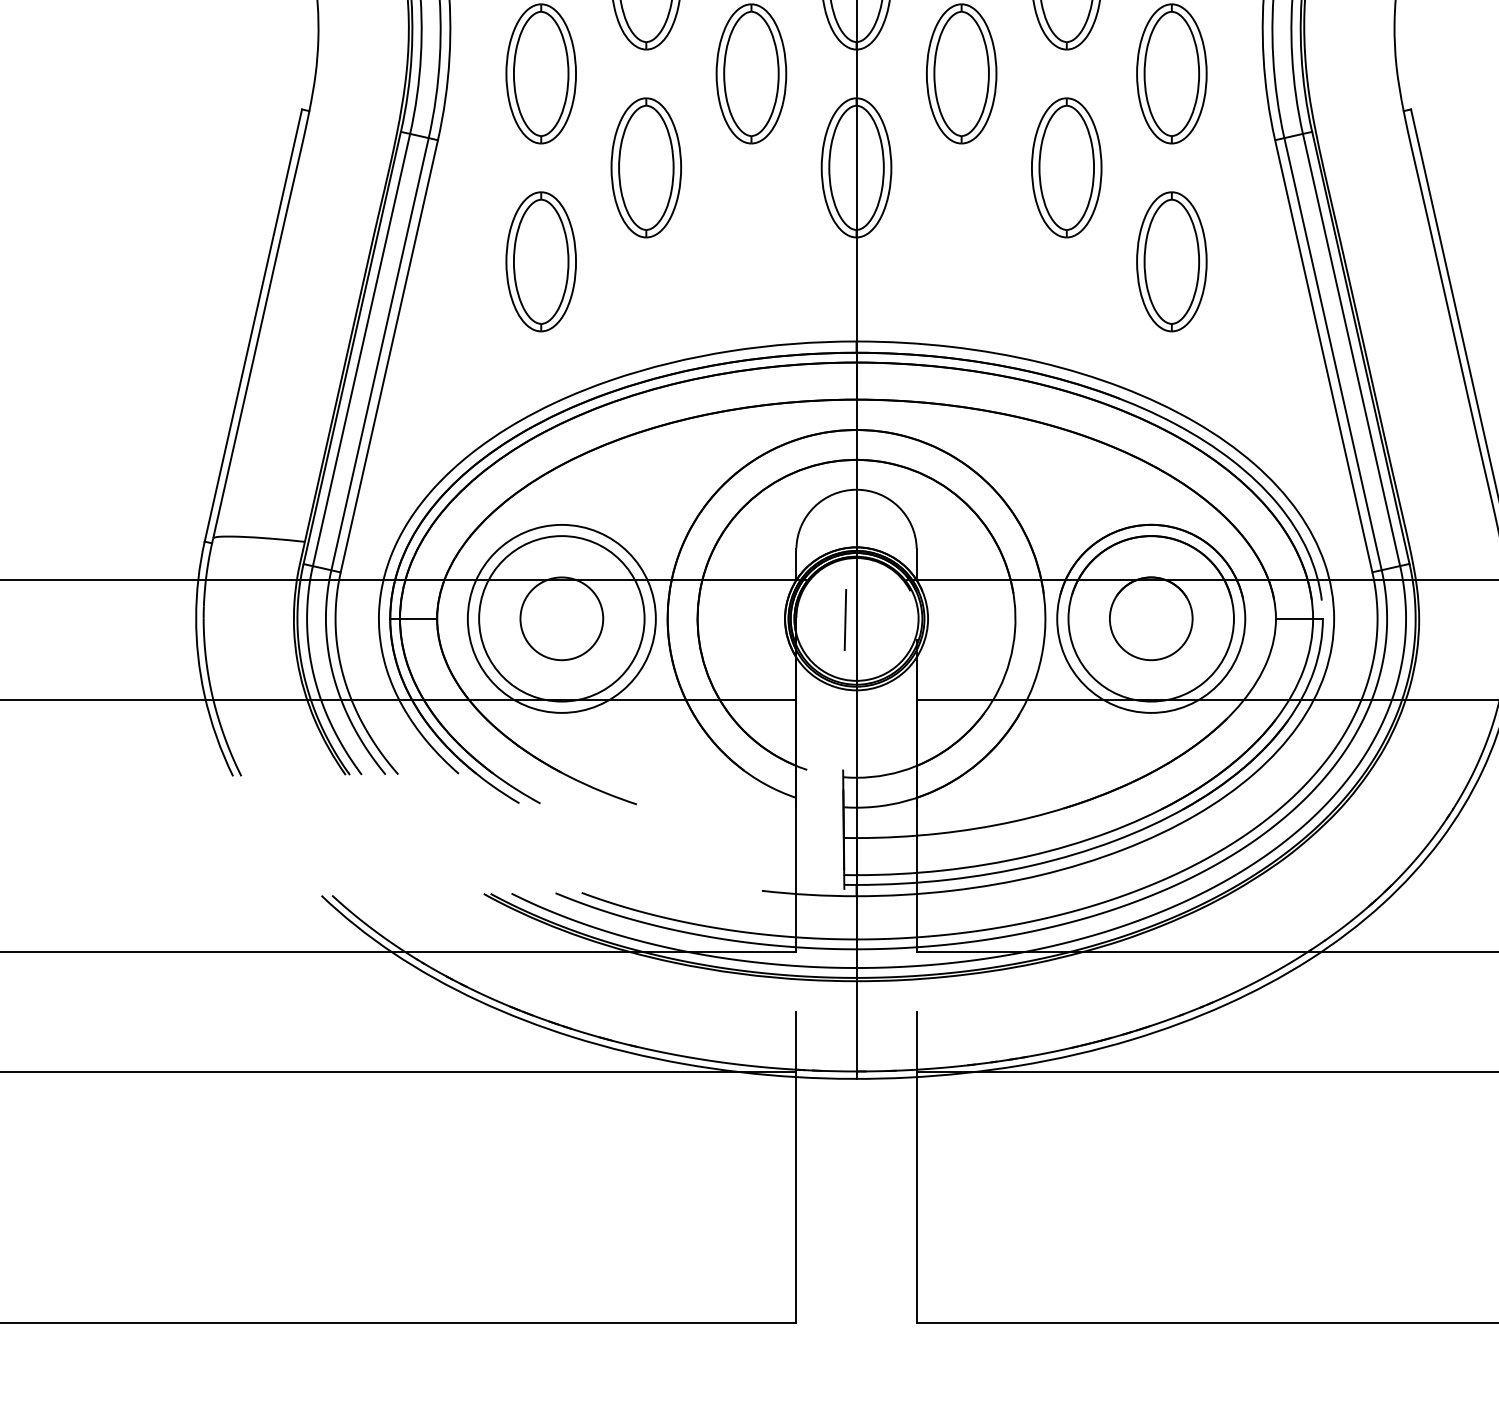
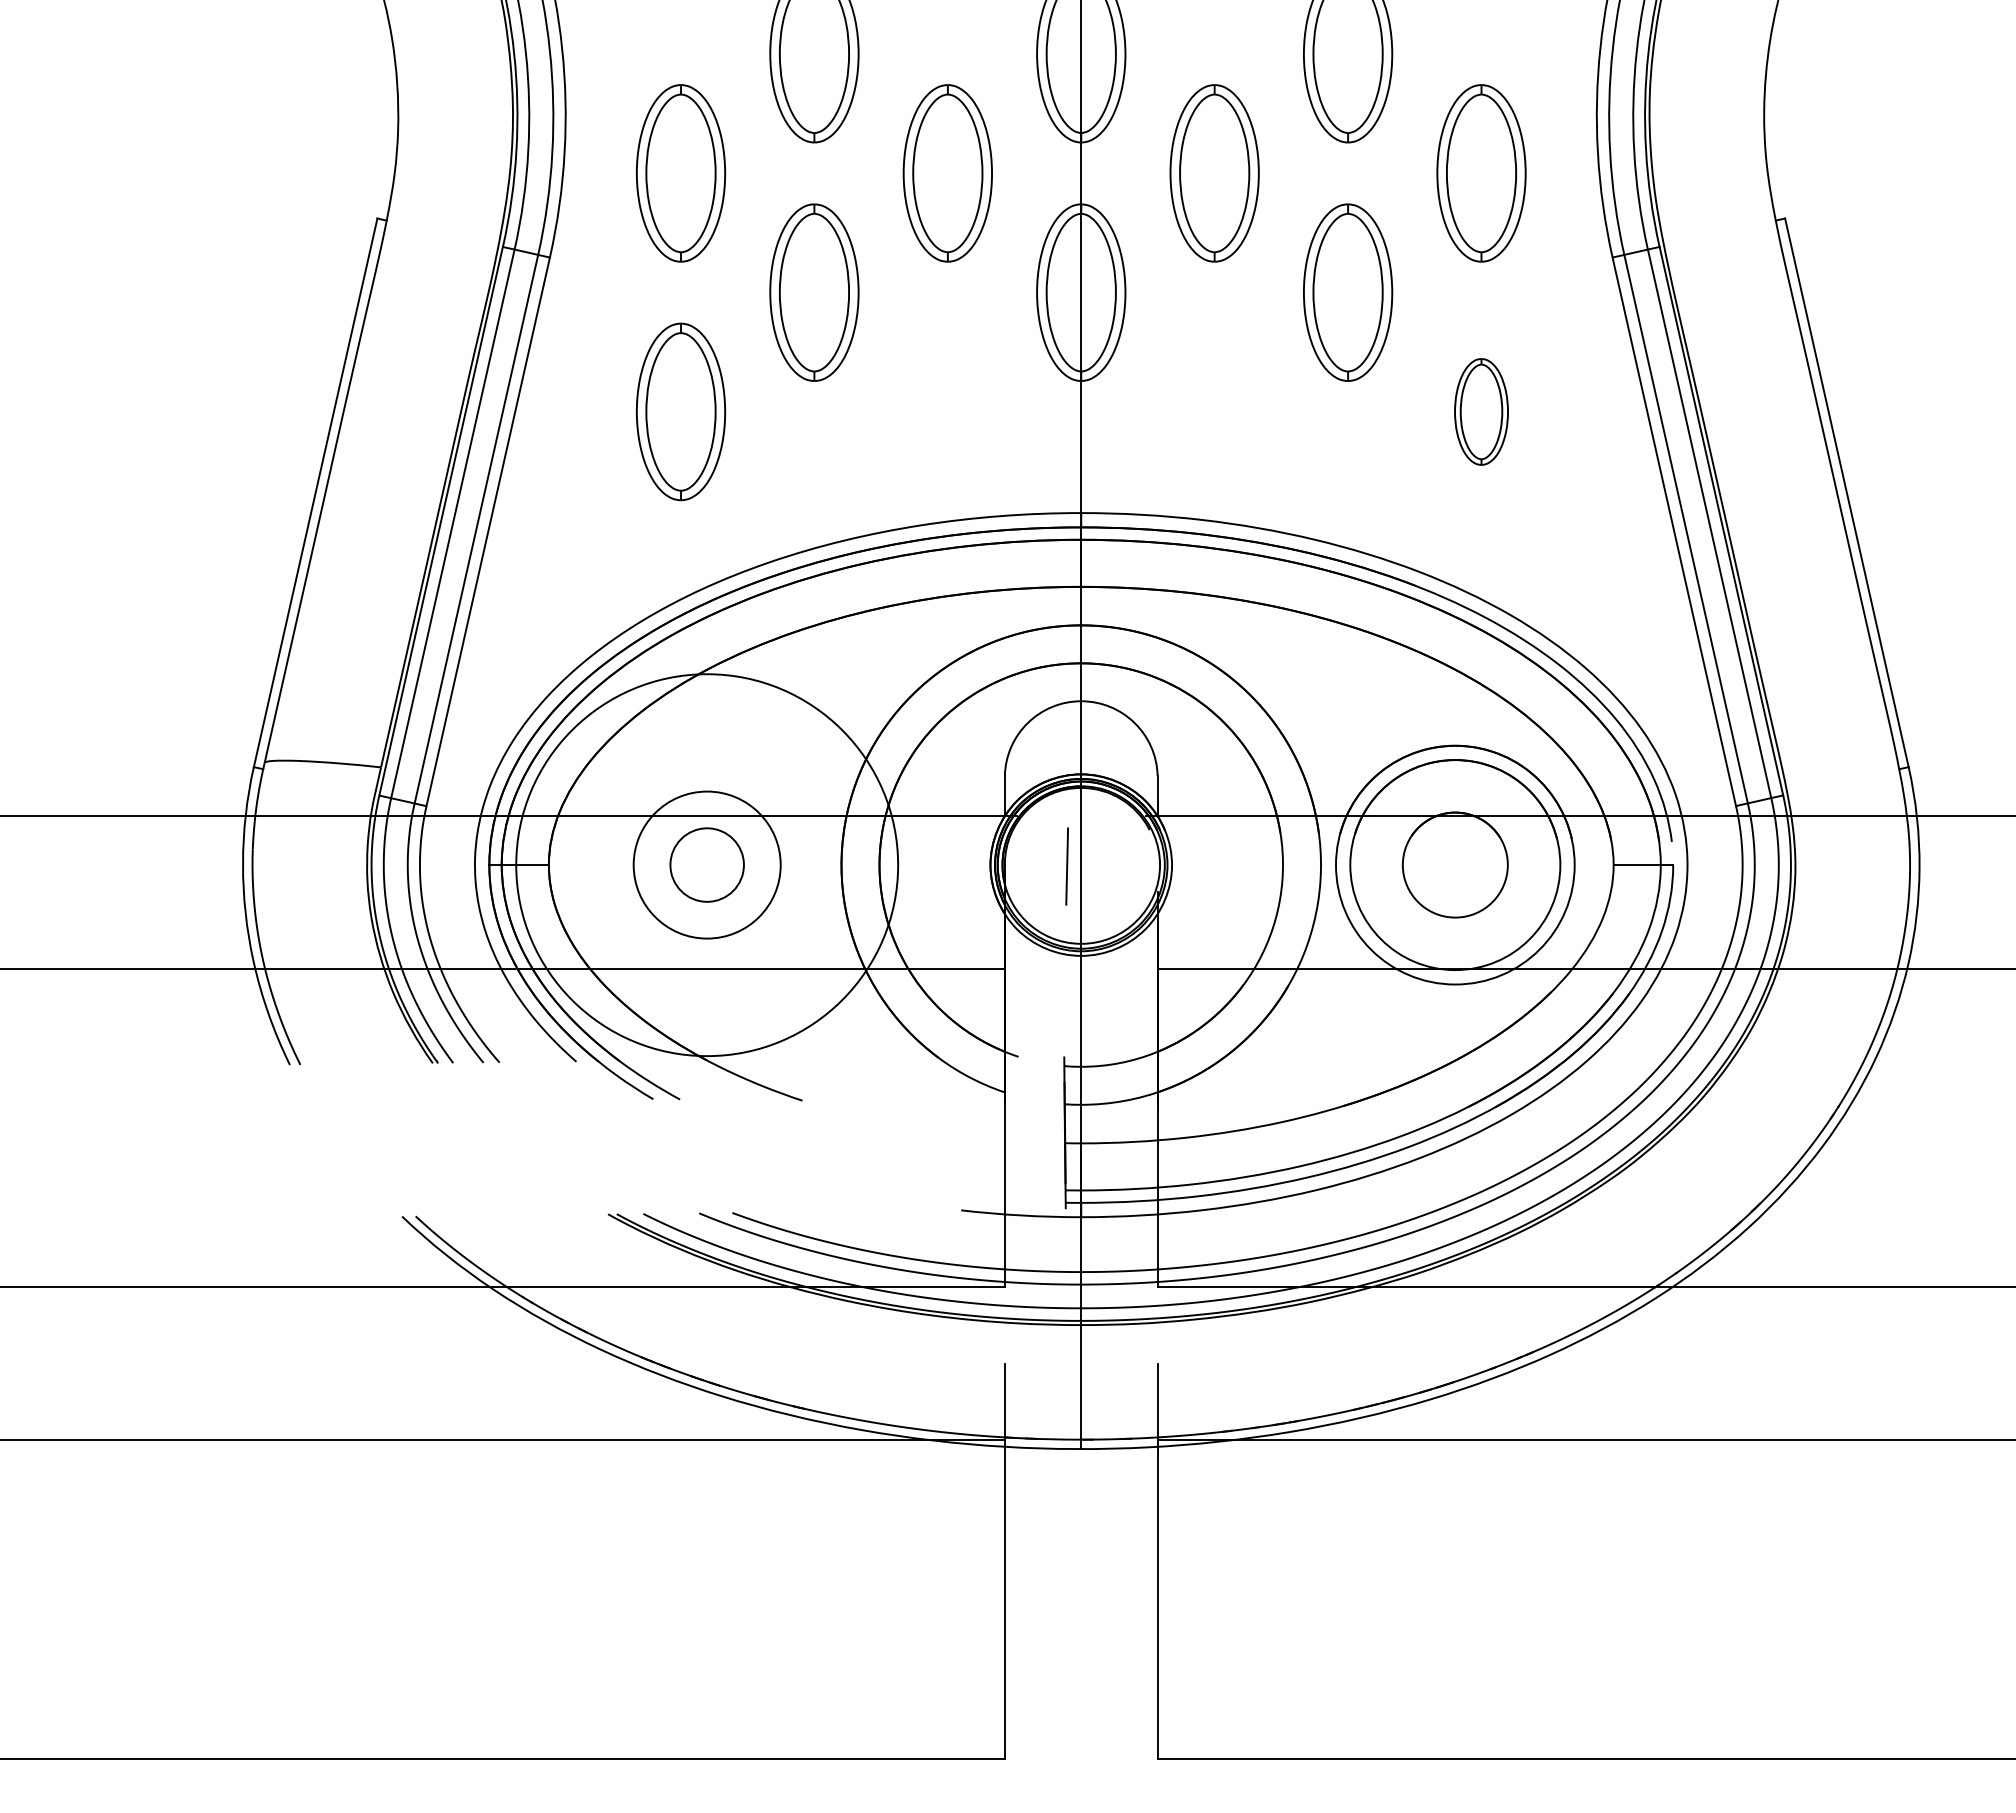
part: (1171, 261) -> (1481, 411), size x0.6
circle: (561, 618) -> (706, 864), size x0.7
circle: (561, 618) -> (706, 864), size x1.6
circle: (562, 619) -> (707, 865), size x0.7

